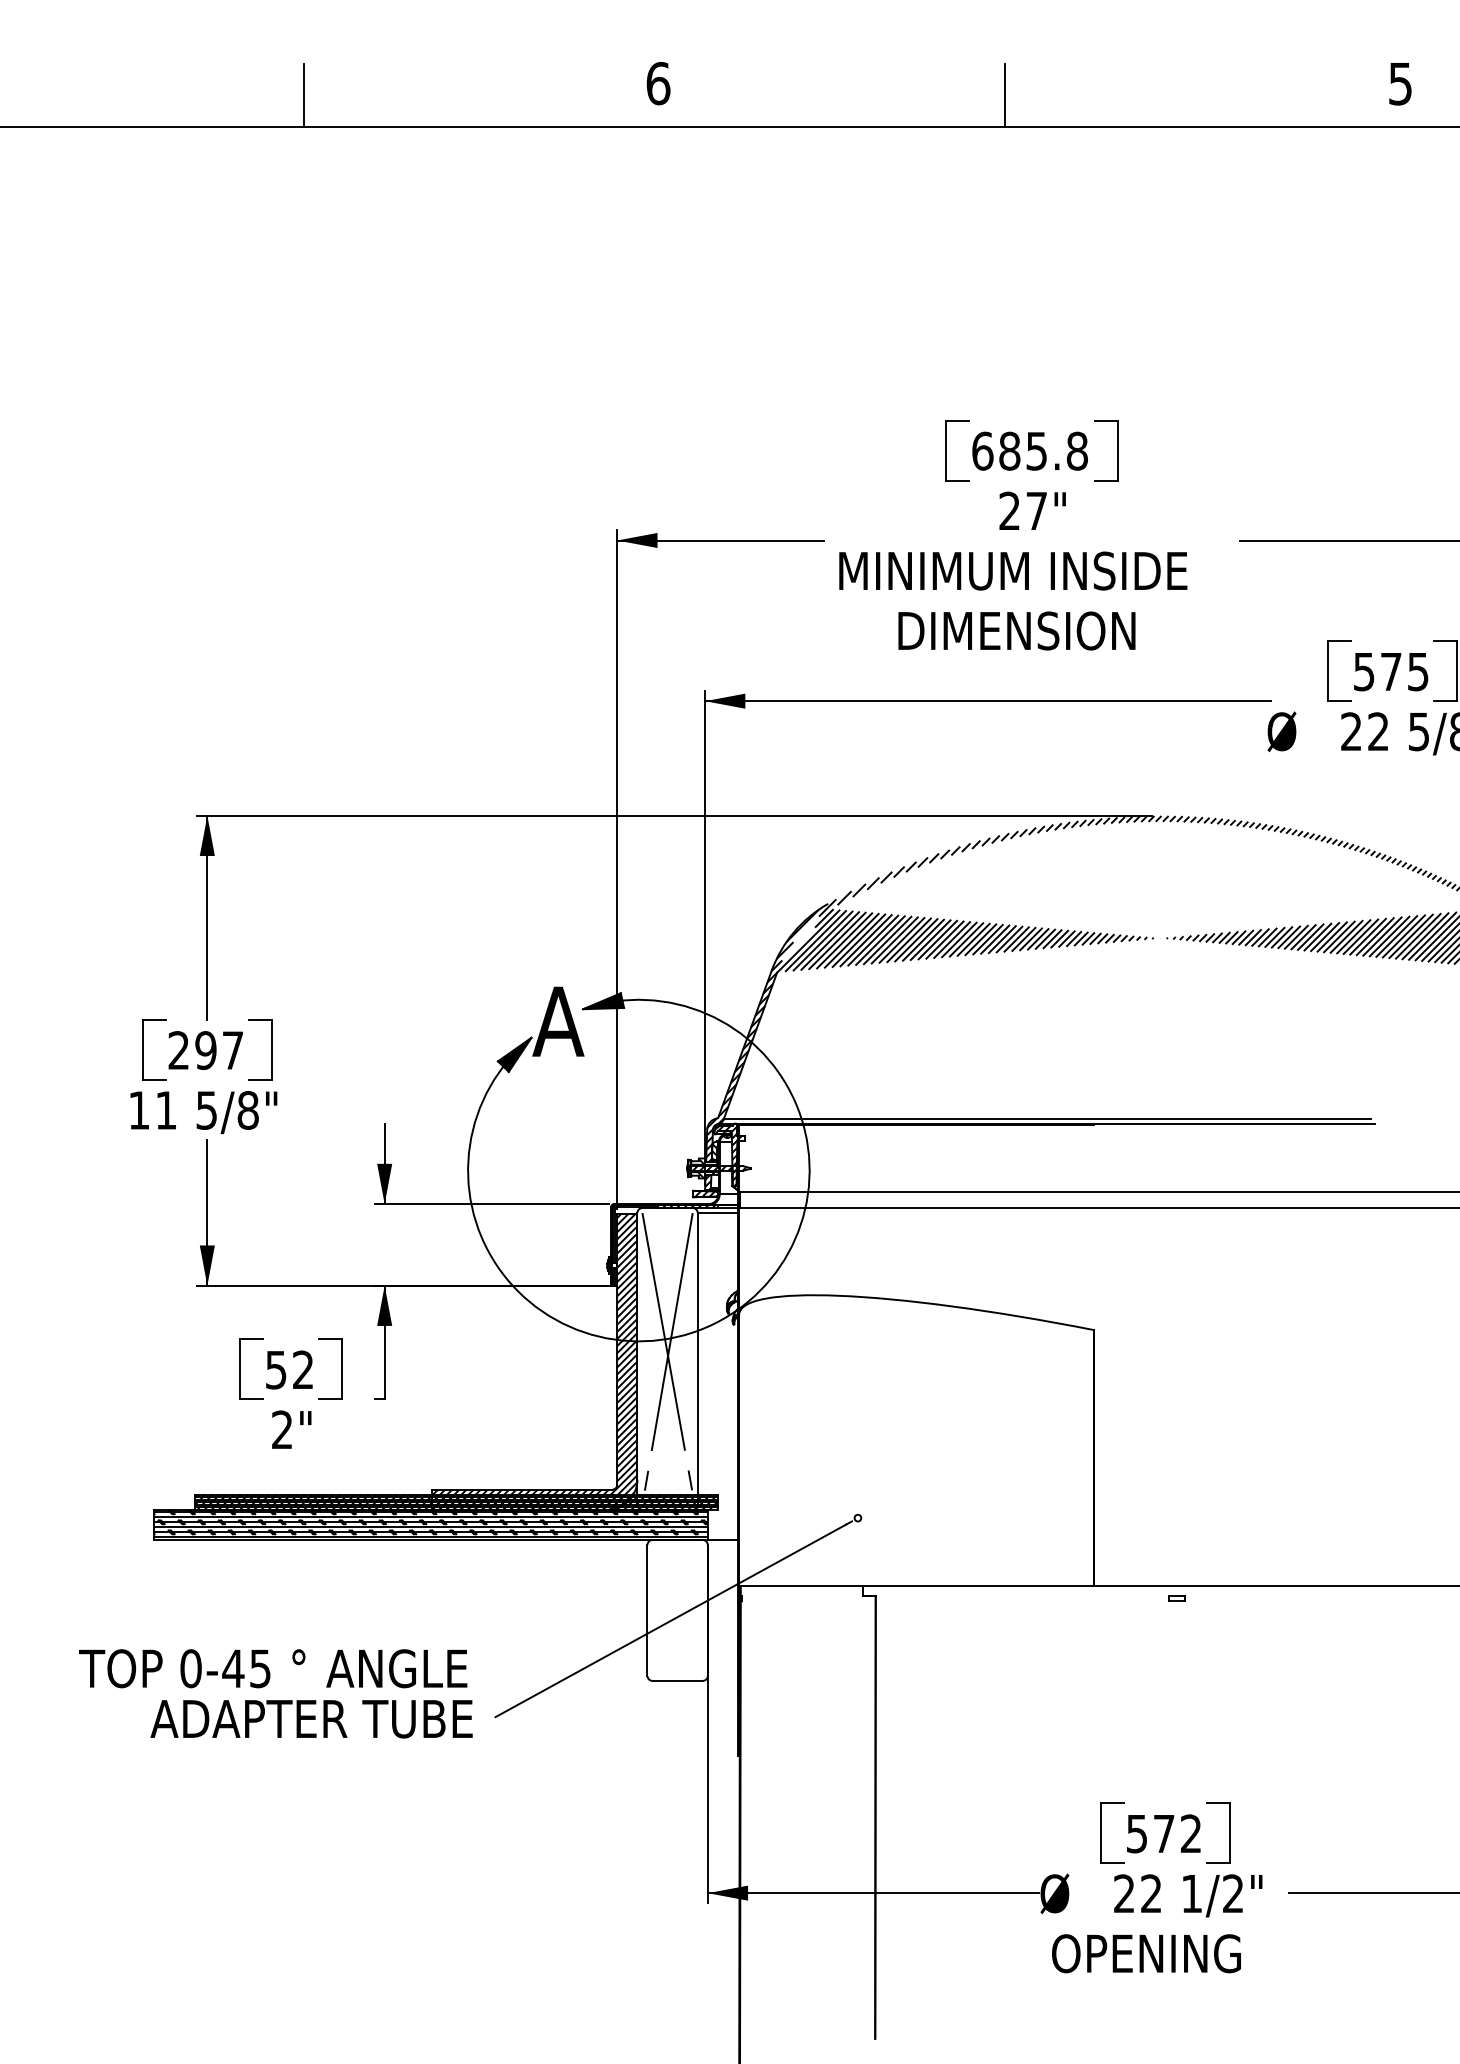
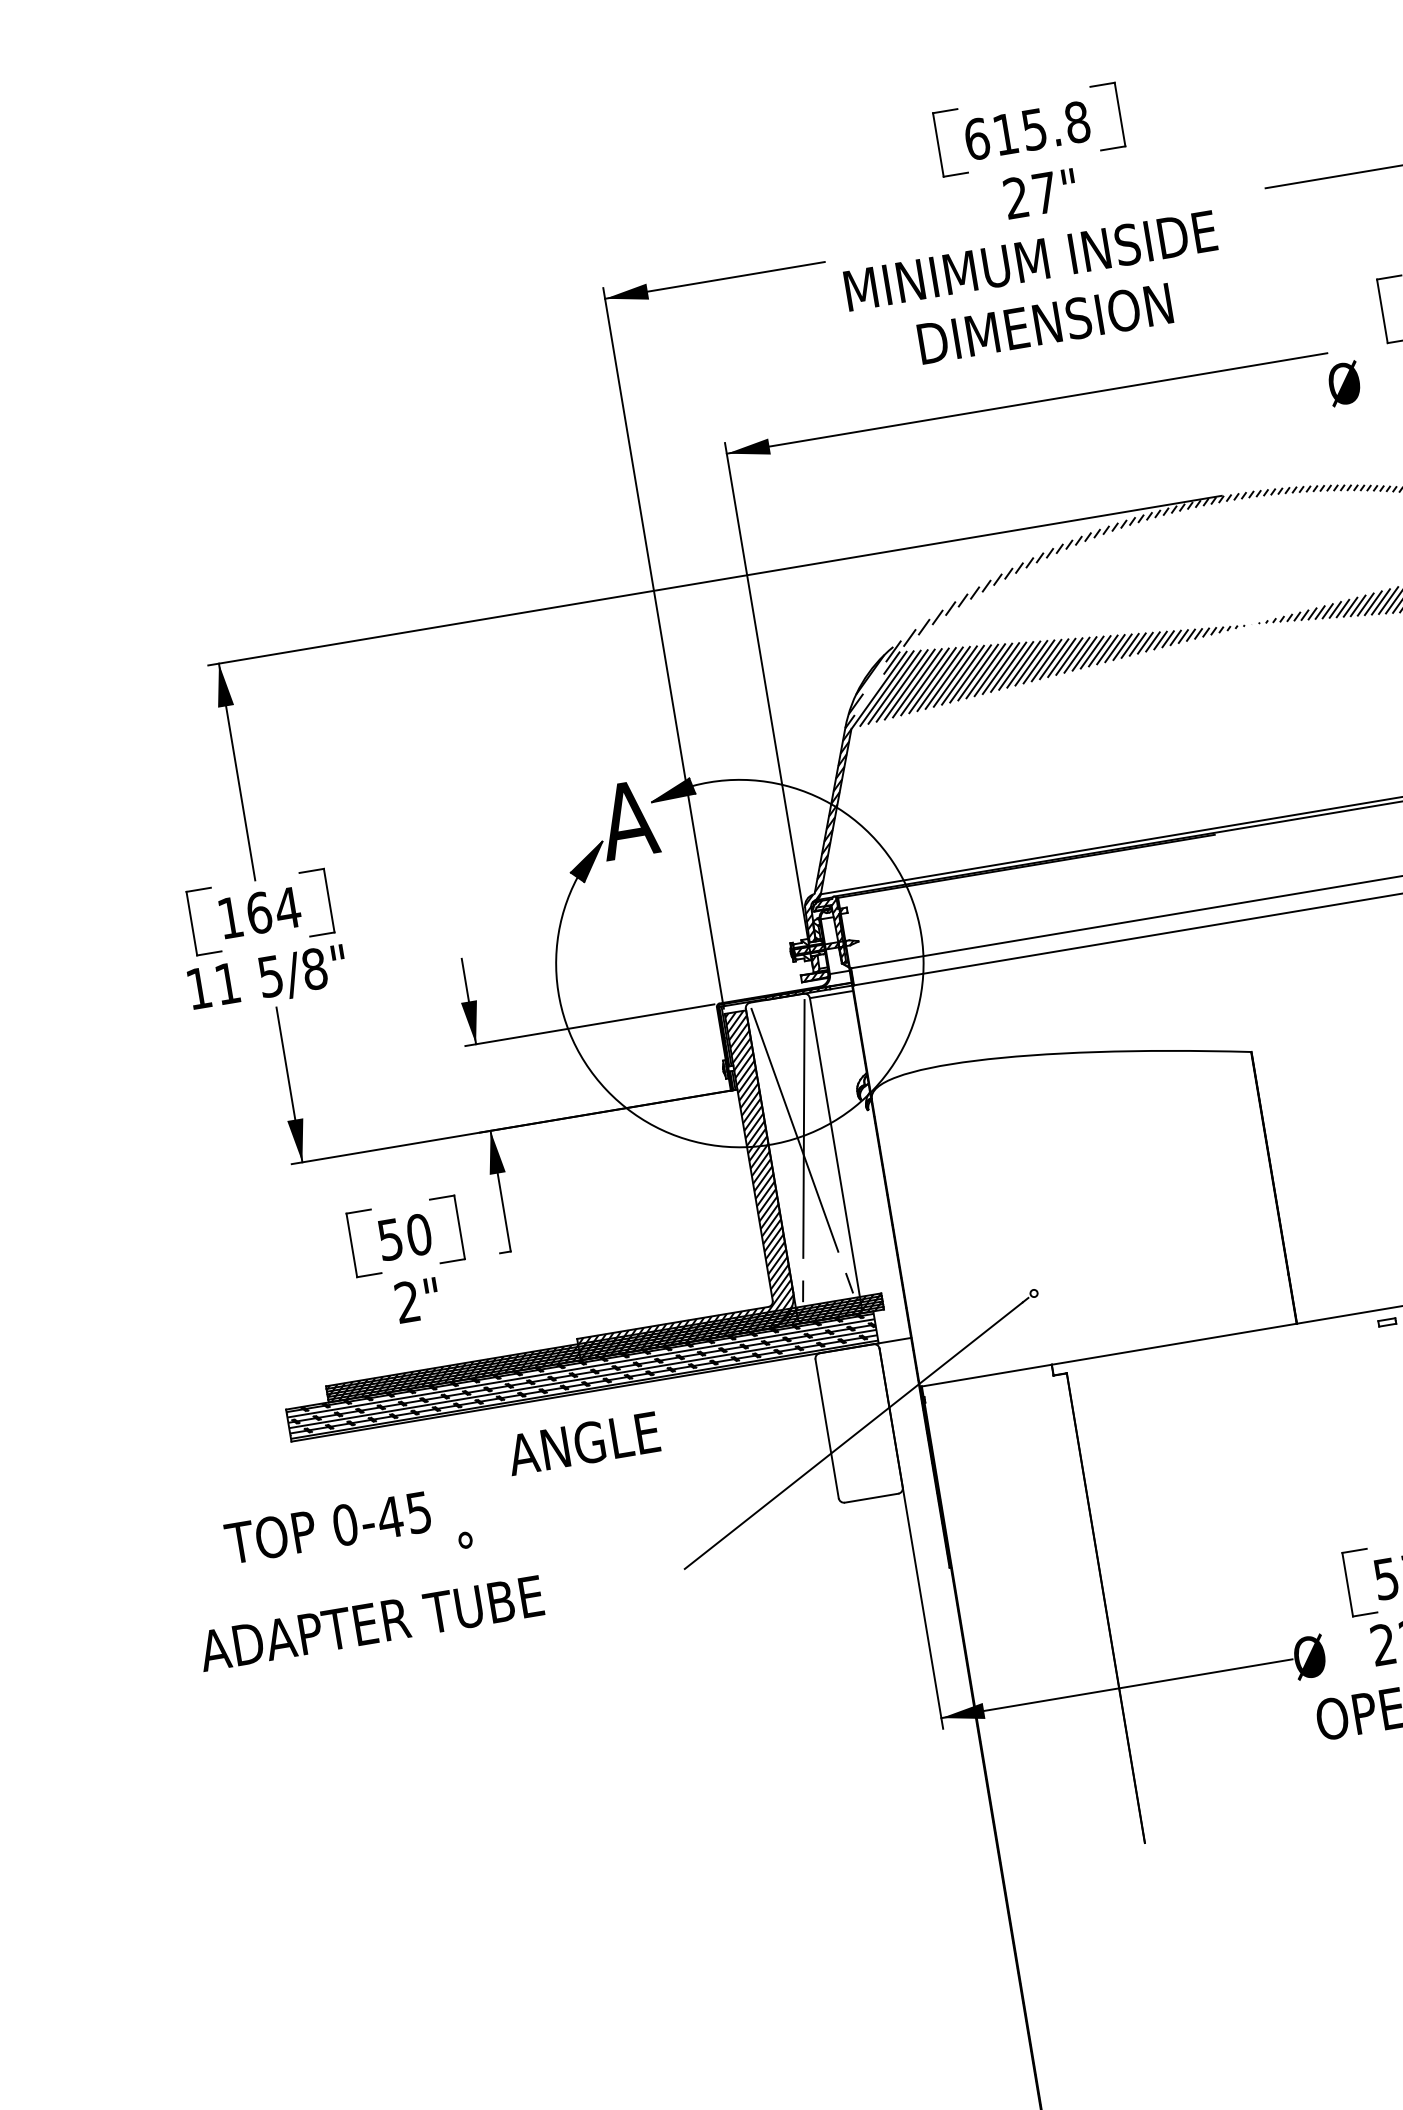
text: (1009, 450) -> (1005, 133), 685.8 -> 615.8
text: (206, 1050) -> (259, 912), 297 -> 164
text: (303, 1369) -> (419, 1234), 52 -> 50
text: (174, 1668) -> (327, 1527), moved
text: (396, 1668) -> (583, 1443), moved
text: (311, 1719) -> (371, 1624), moved

